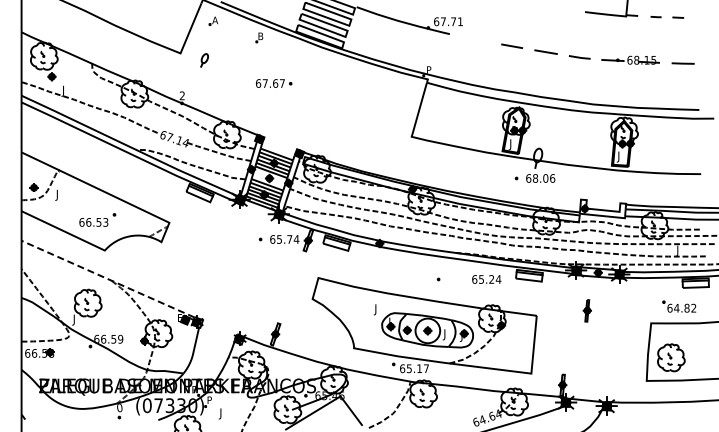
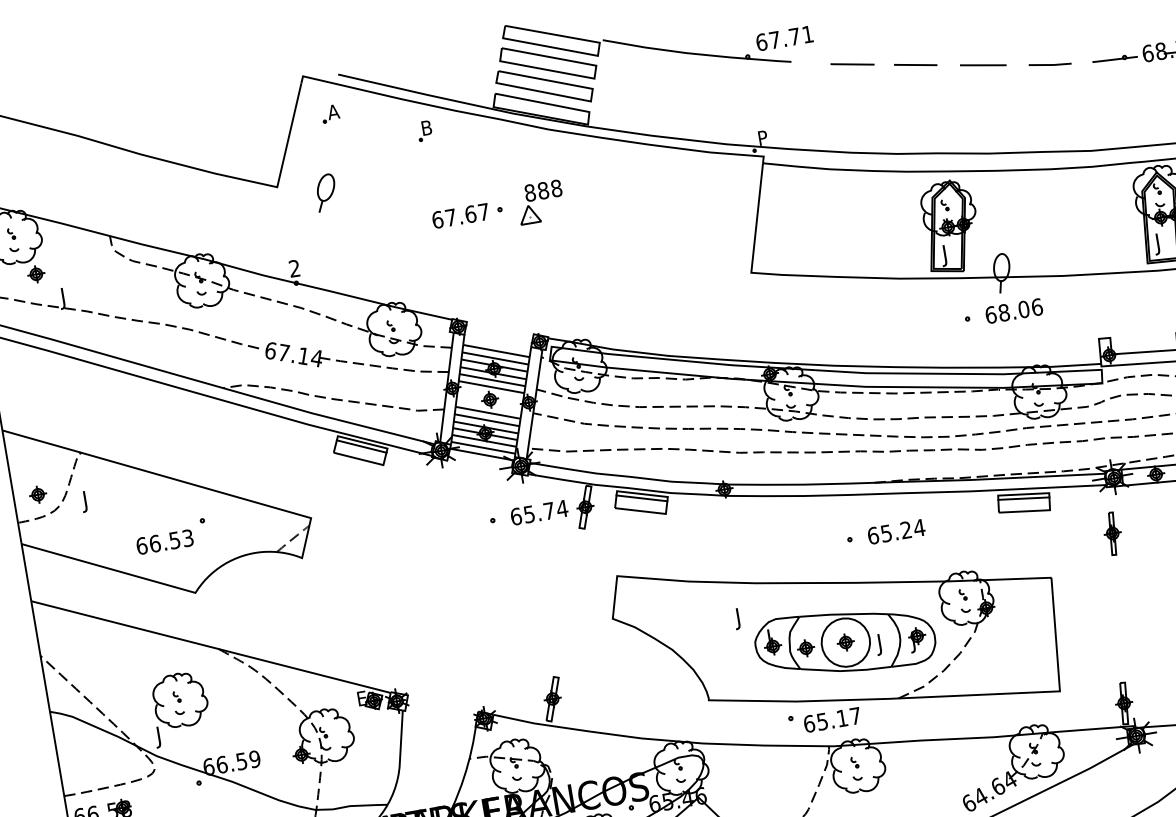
line: (480, 40) -> (852, 64), added
part: (204, 60) -> (325, 193), size x1.43
part: (311, 83) -> (540, 202), added
line: (108, 279) -> (211, 647), dashed -> solid
text: (486, 279) -> (896, 531), moved
part: (586, 310) -> (1110, 533), moved

